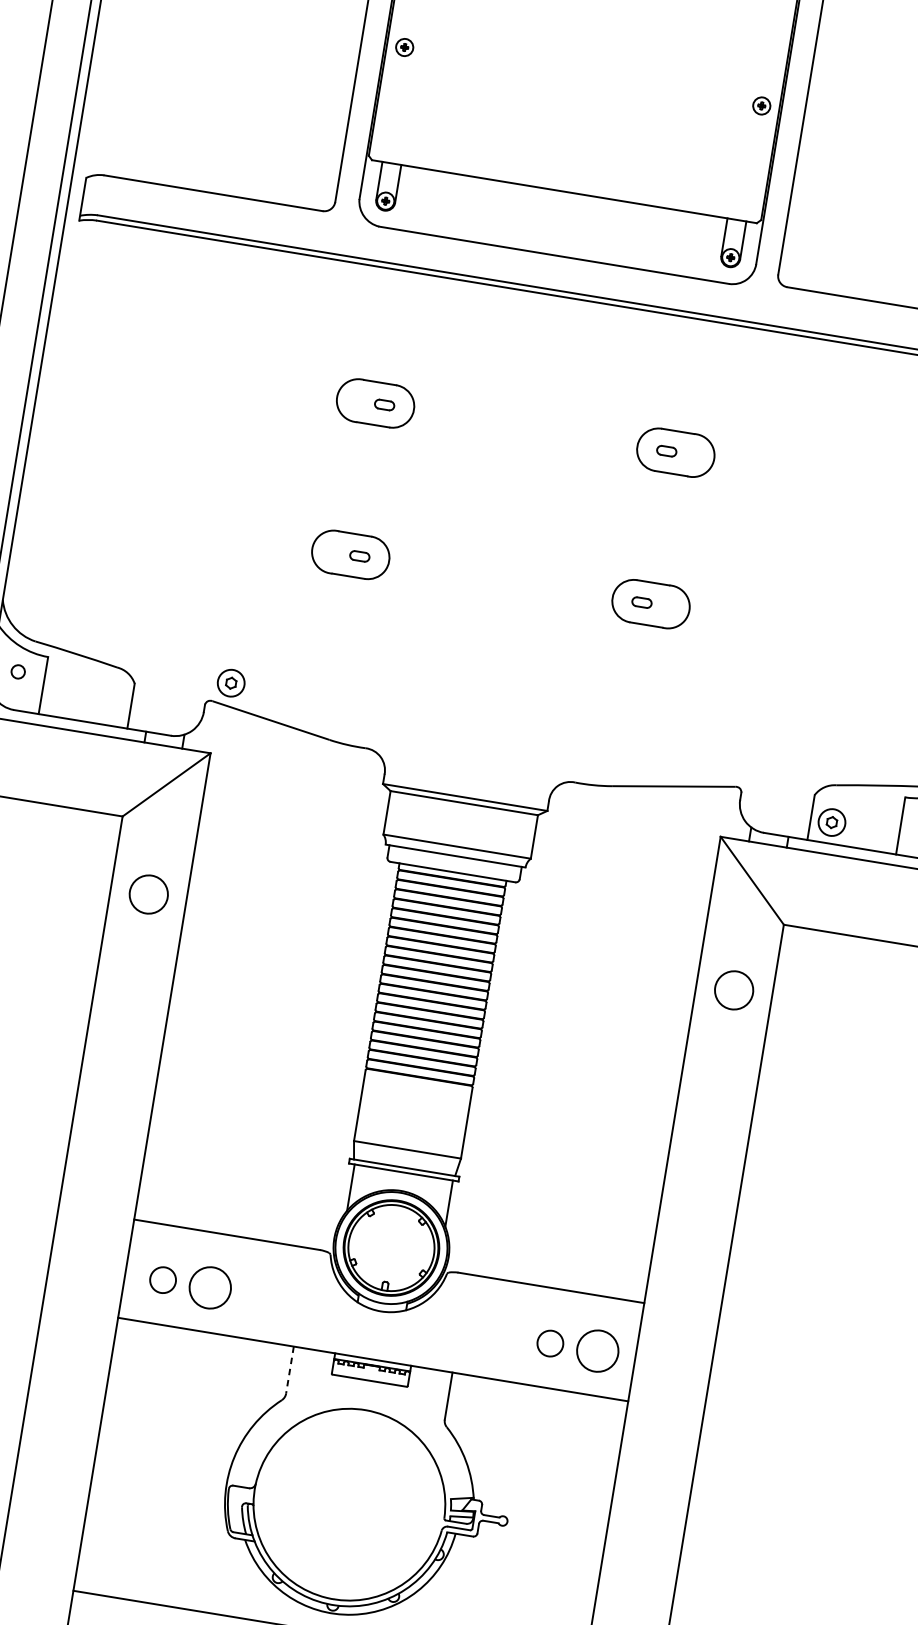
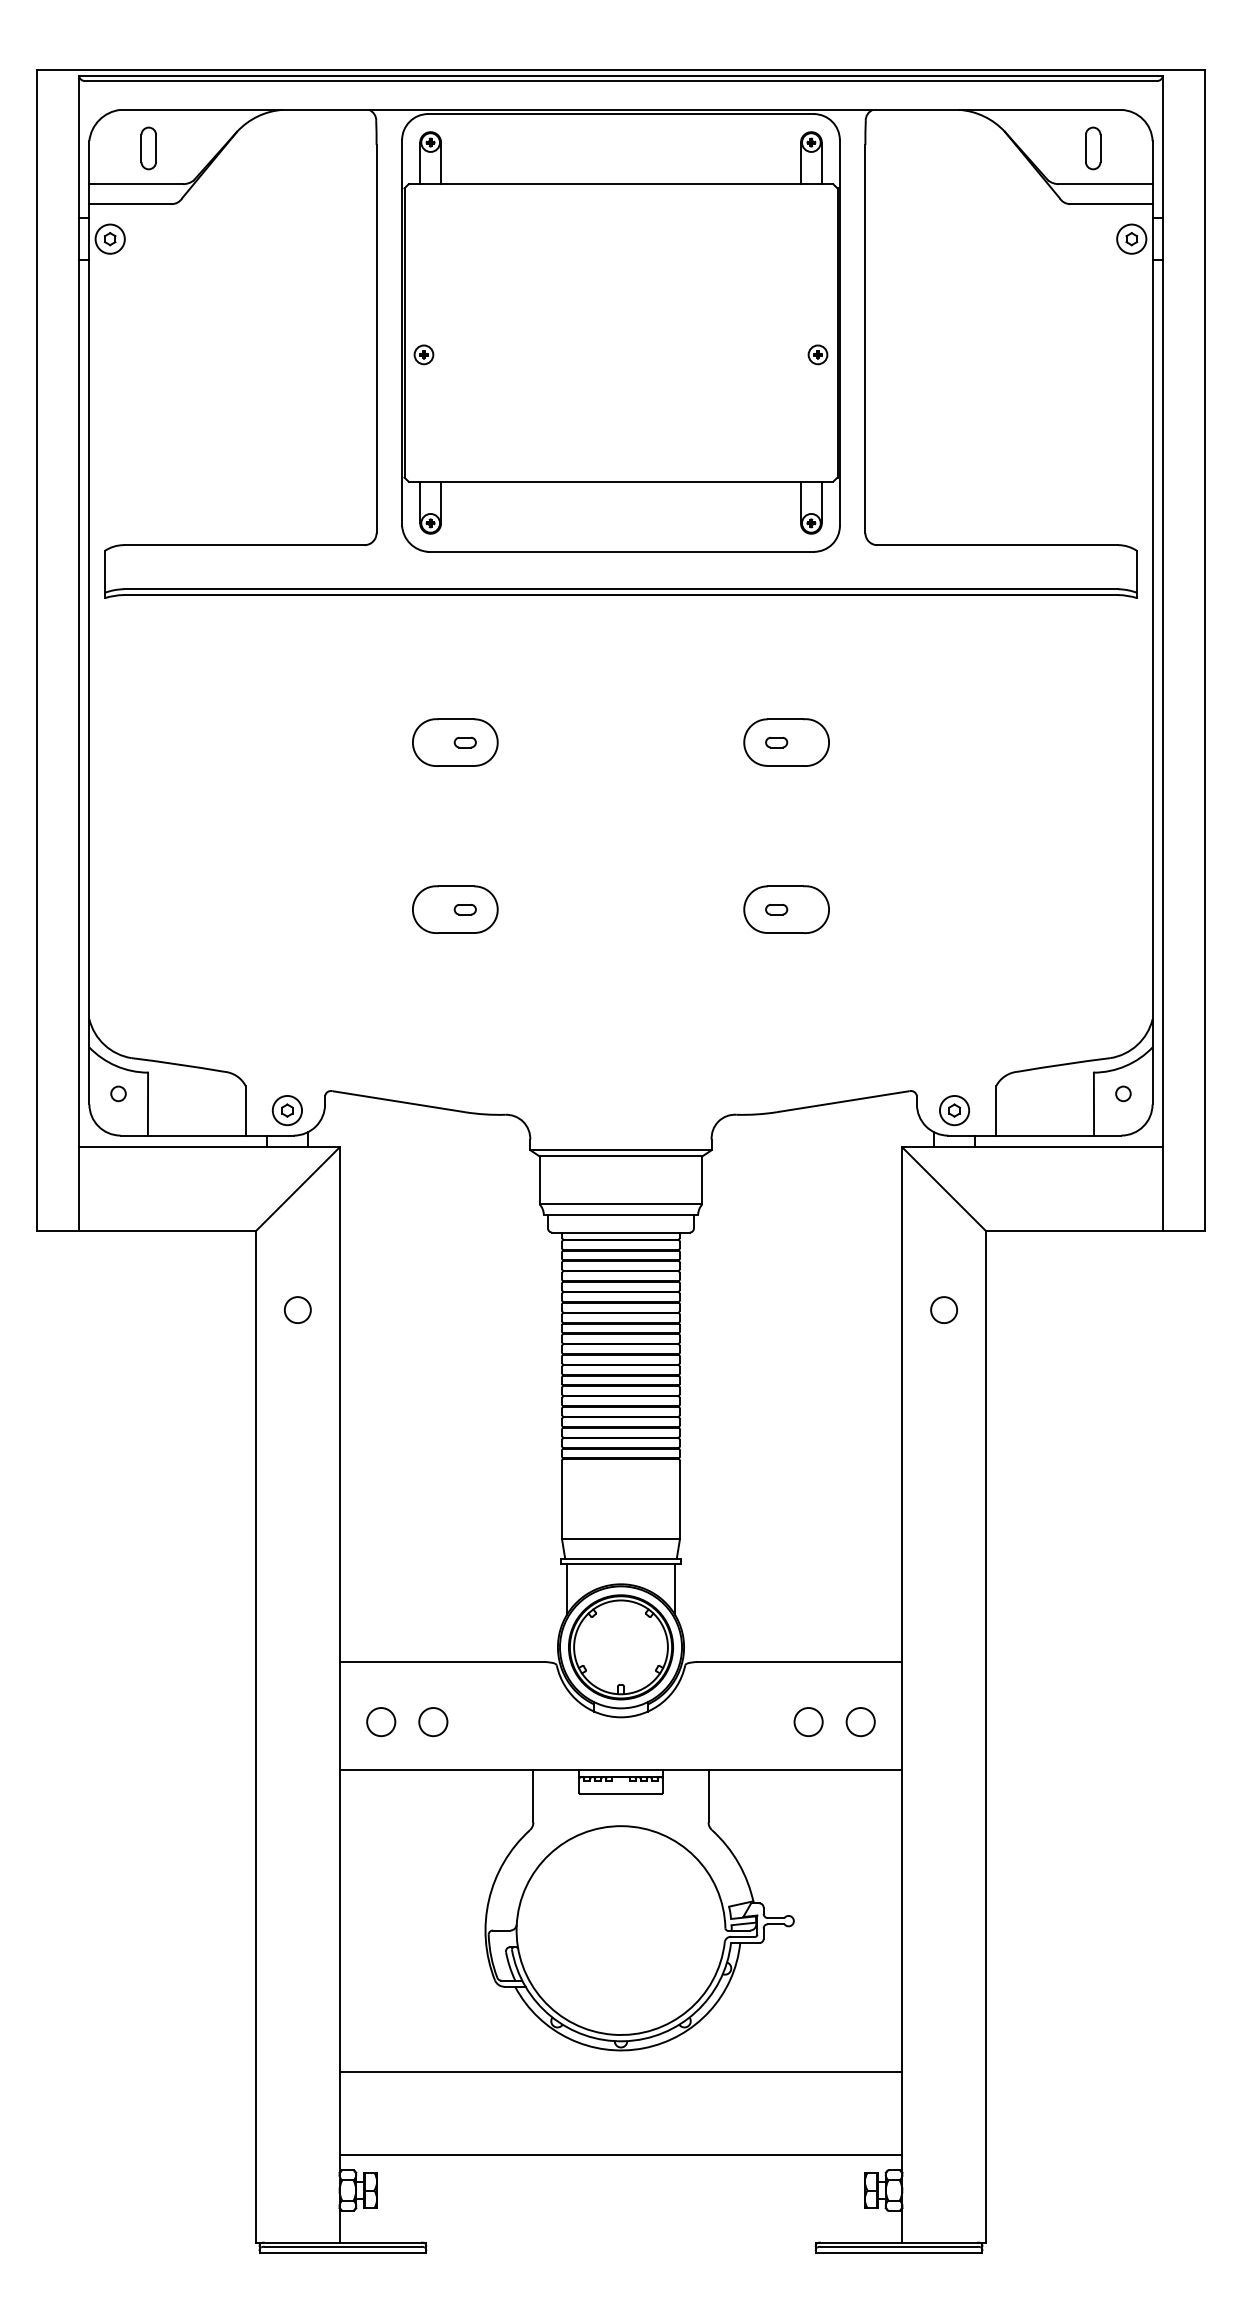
part: (230, 683) -> (286, 1110), moved
part: (831, 822) -> (954, 1110), moved
circle: (148, 893) -> (297, 1309), size x0.62
circle: (734, 989) -> (944, 1309), size x0.62
circle: (210, 1288) -> (433, 1722), size x0.62
circle: (597, 1351) -> (860, 1722), size x0.62
line: (290, 1370) -> (533, 1796), dashed -> solid

